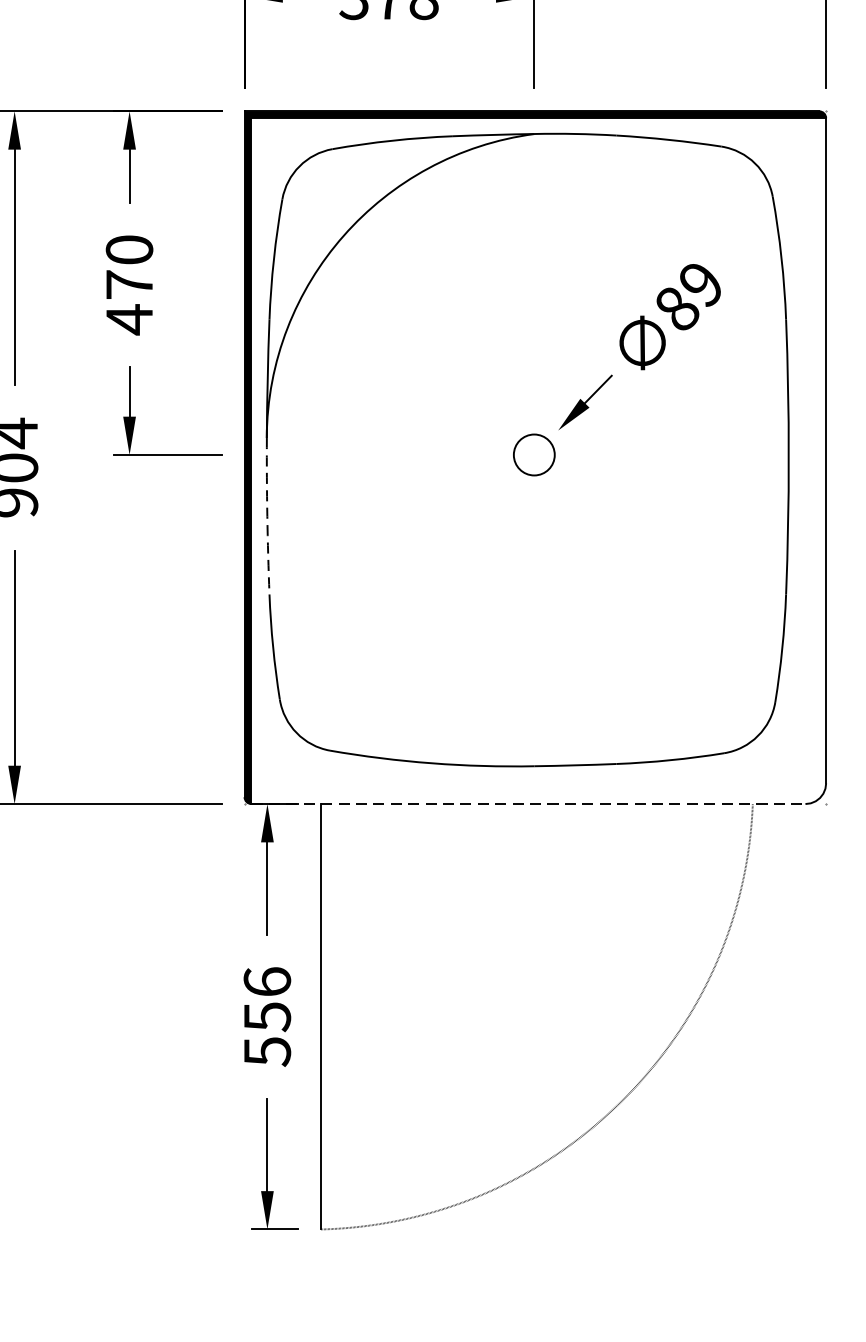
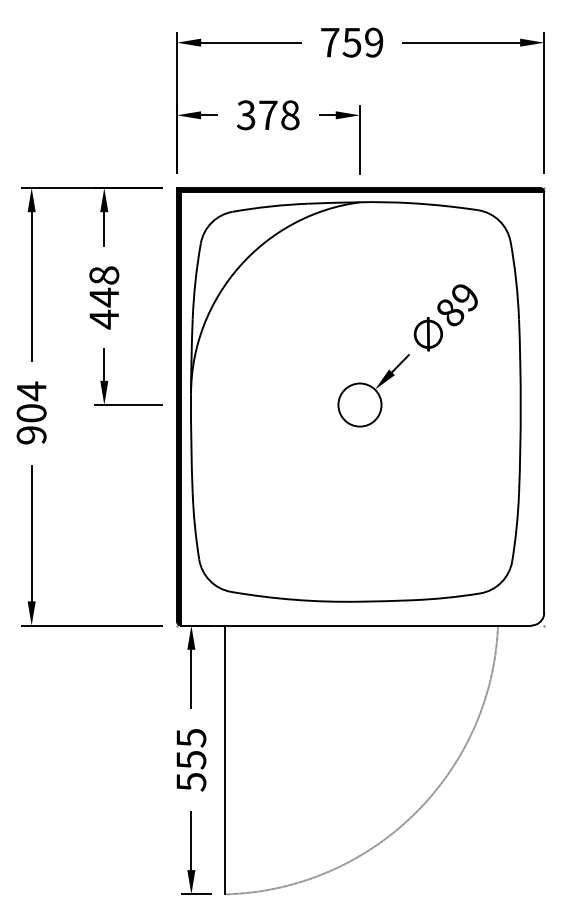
text: (129, 267) -> (104, 286), 470 -> 448
circle: (533, 454) -> (359, 404), size x1.67
arc: (267, 515) -> (191, 443), dashed -> solid
line: (528, 803) -> (356, 625), dashed -> solid
text: (267, 981) -> (191, 737), 556 -> 555

